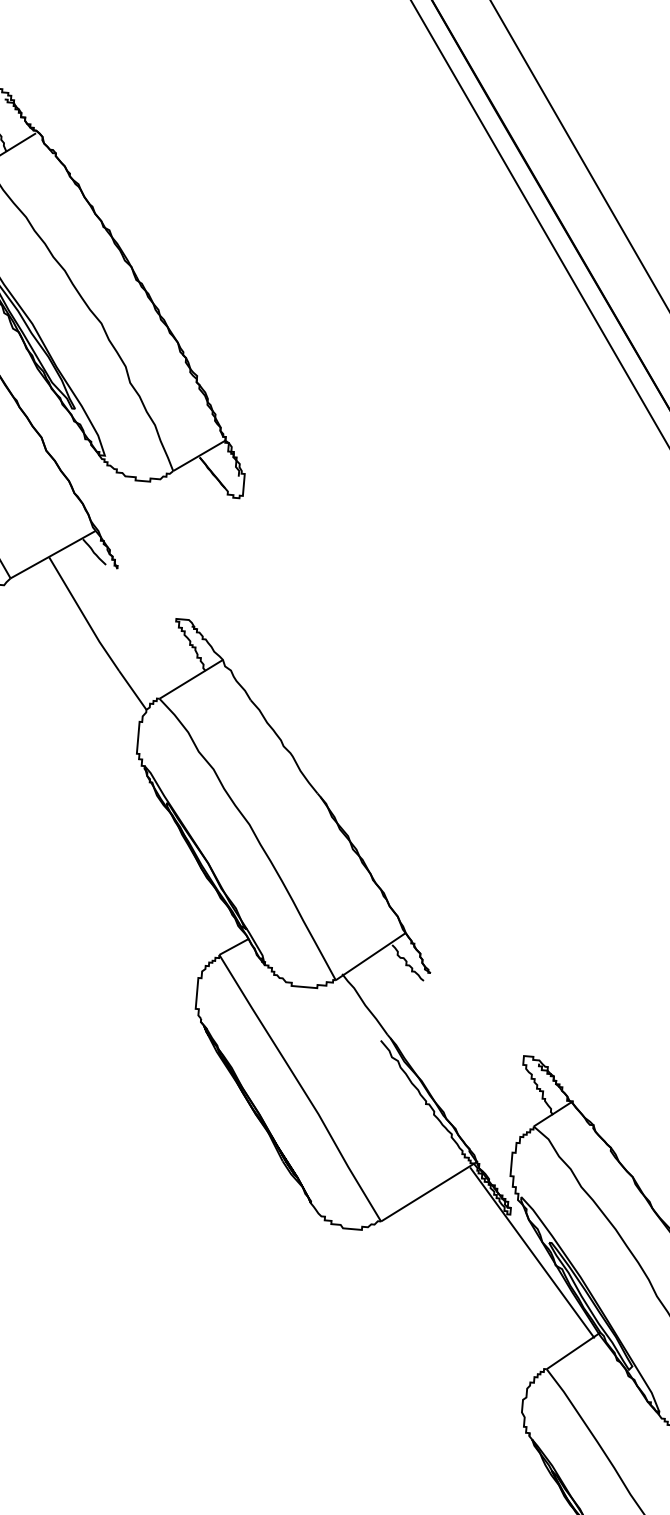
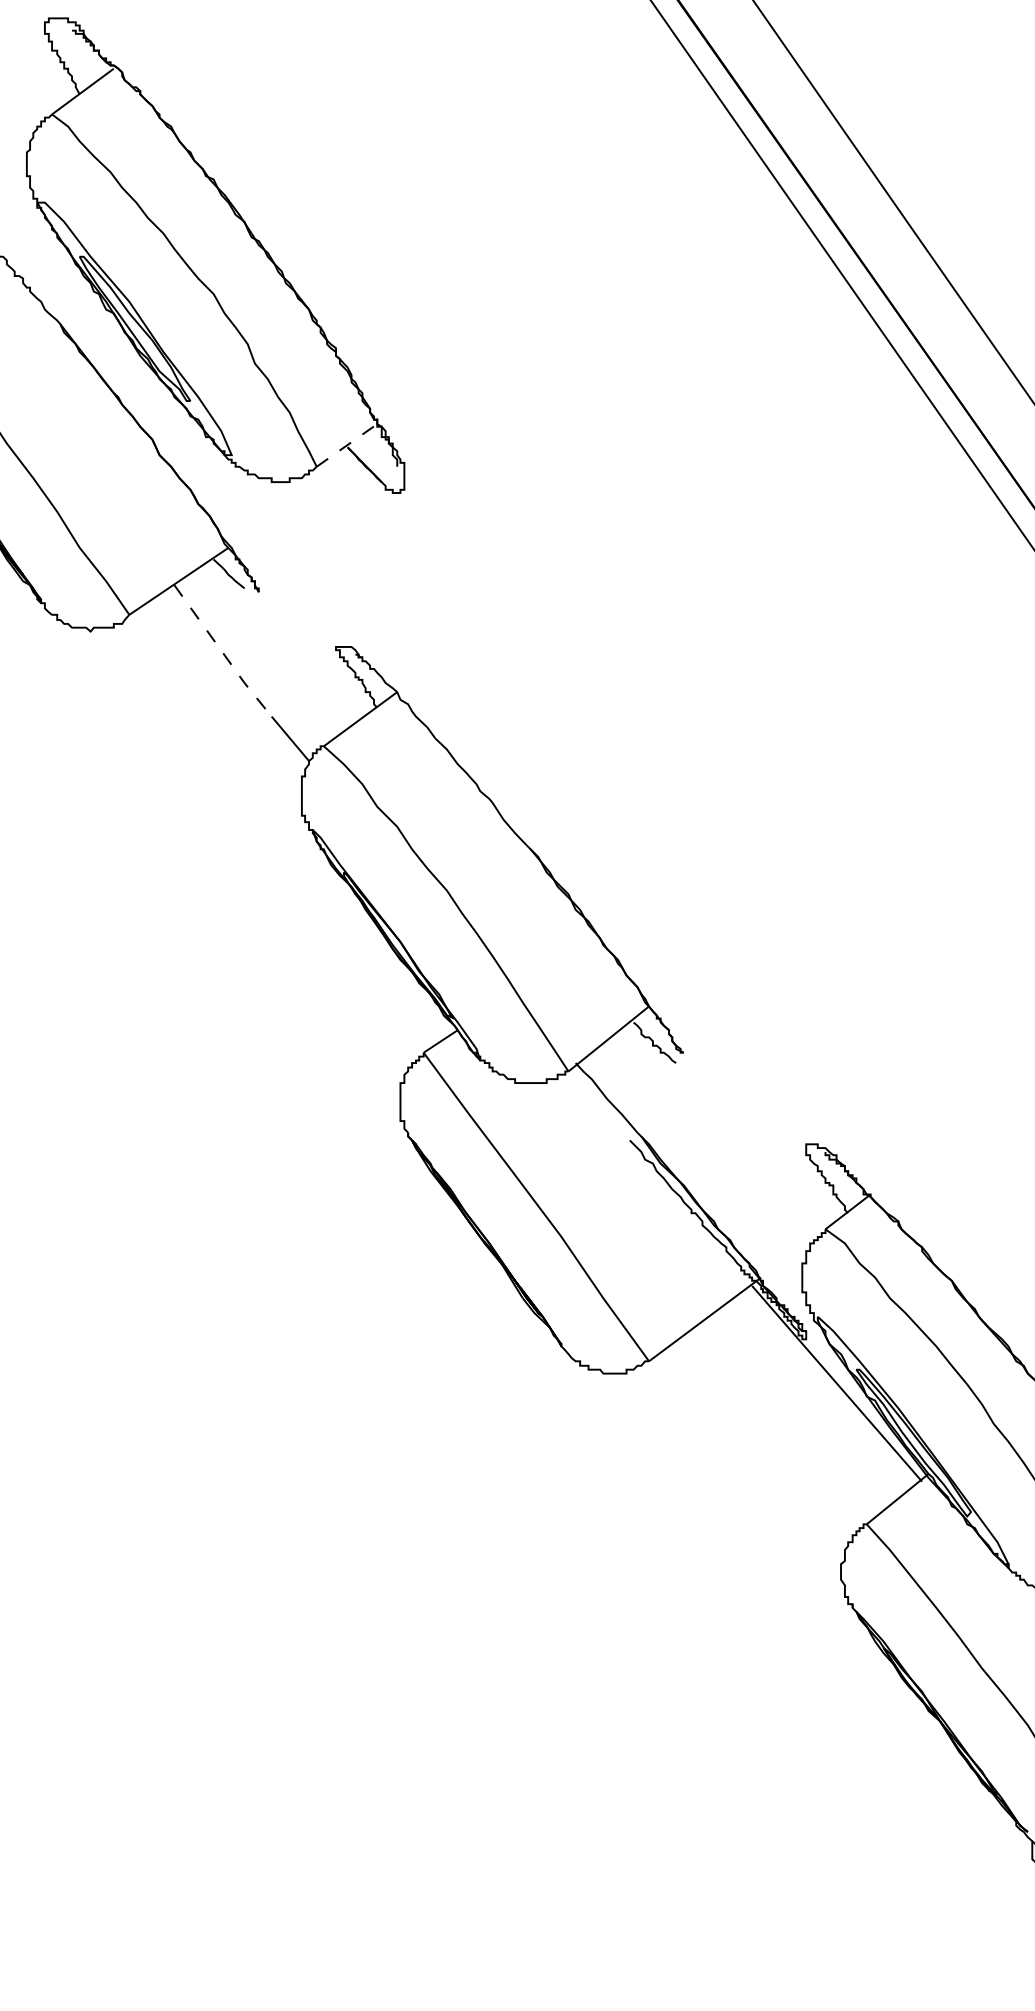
line: (199, 455) -> (347, 445), solid -> dashed
line: (83, 615) -> (222, 652), solid -> dashed

